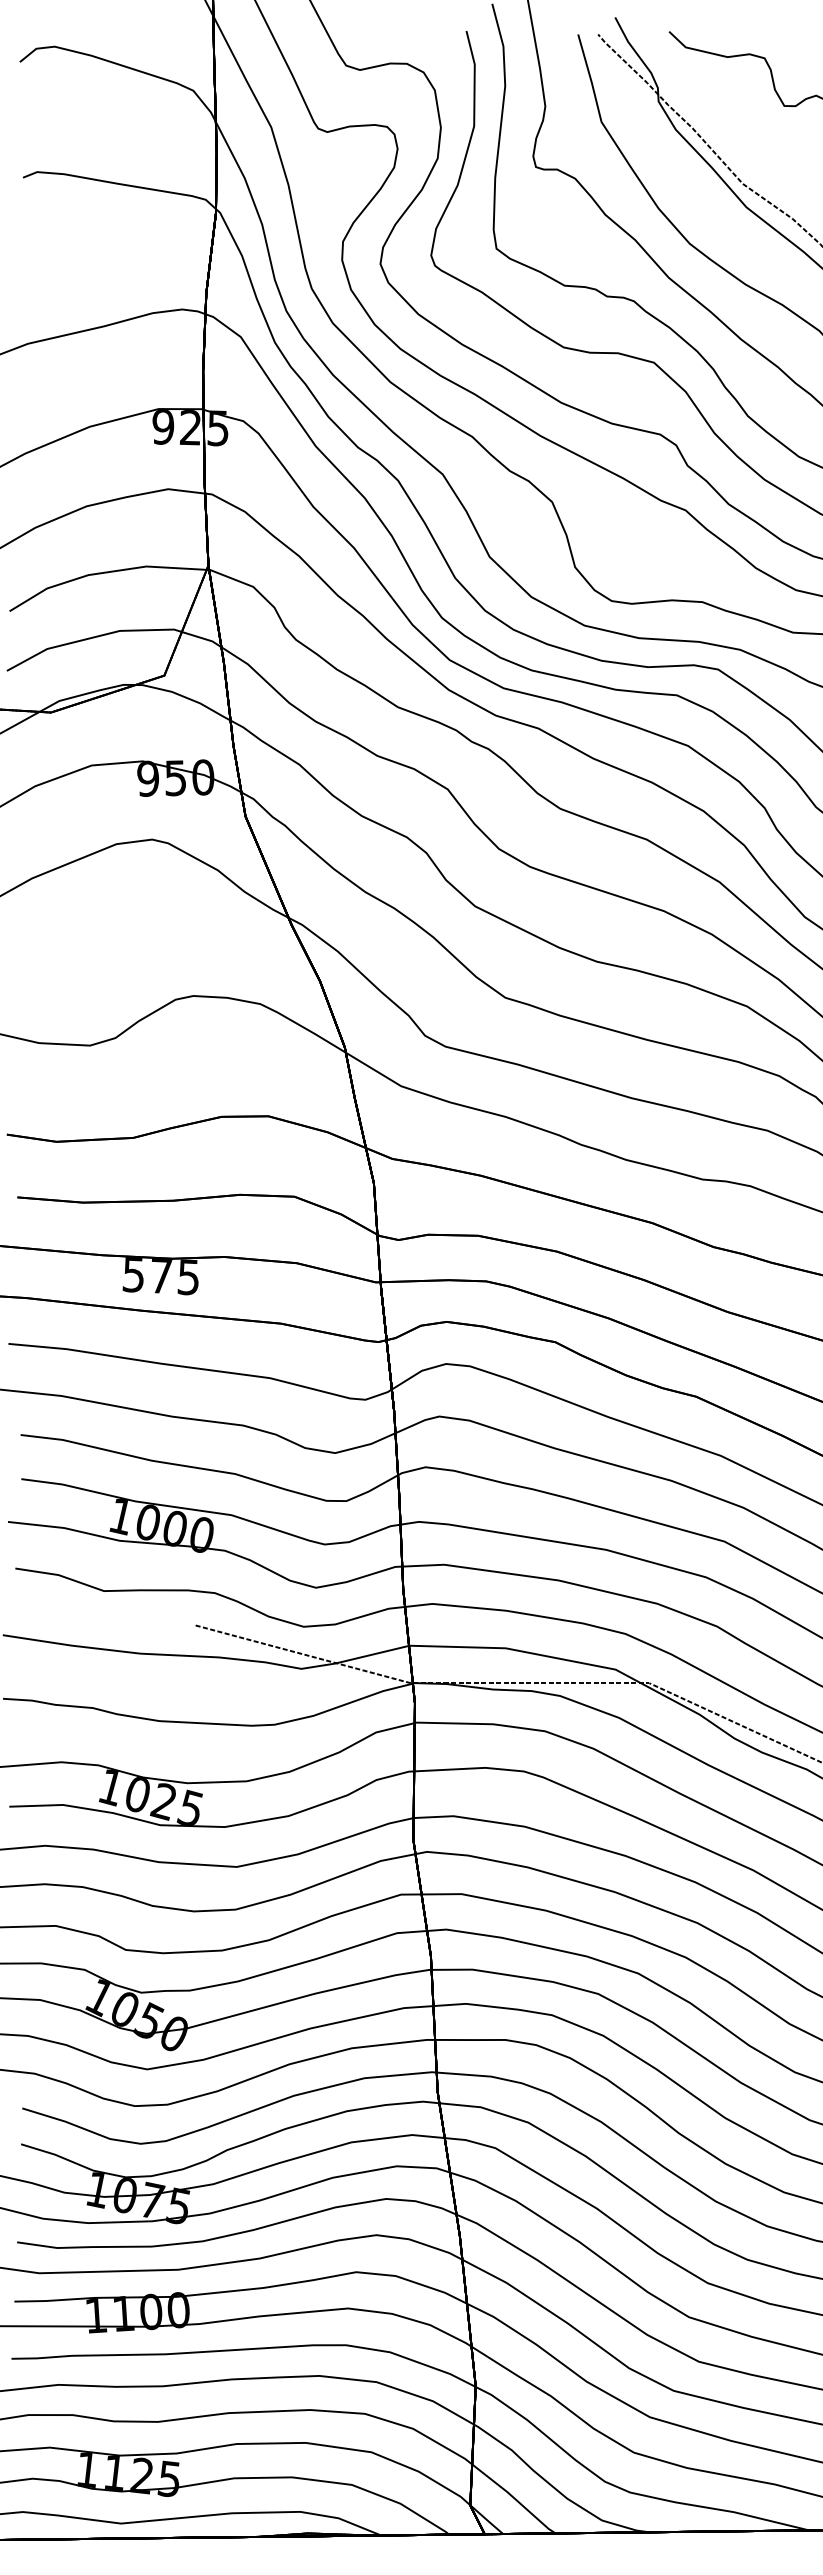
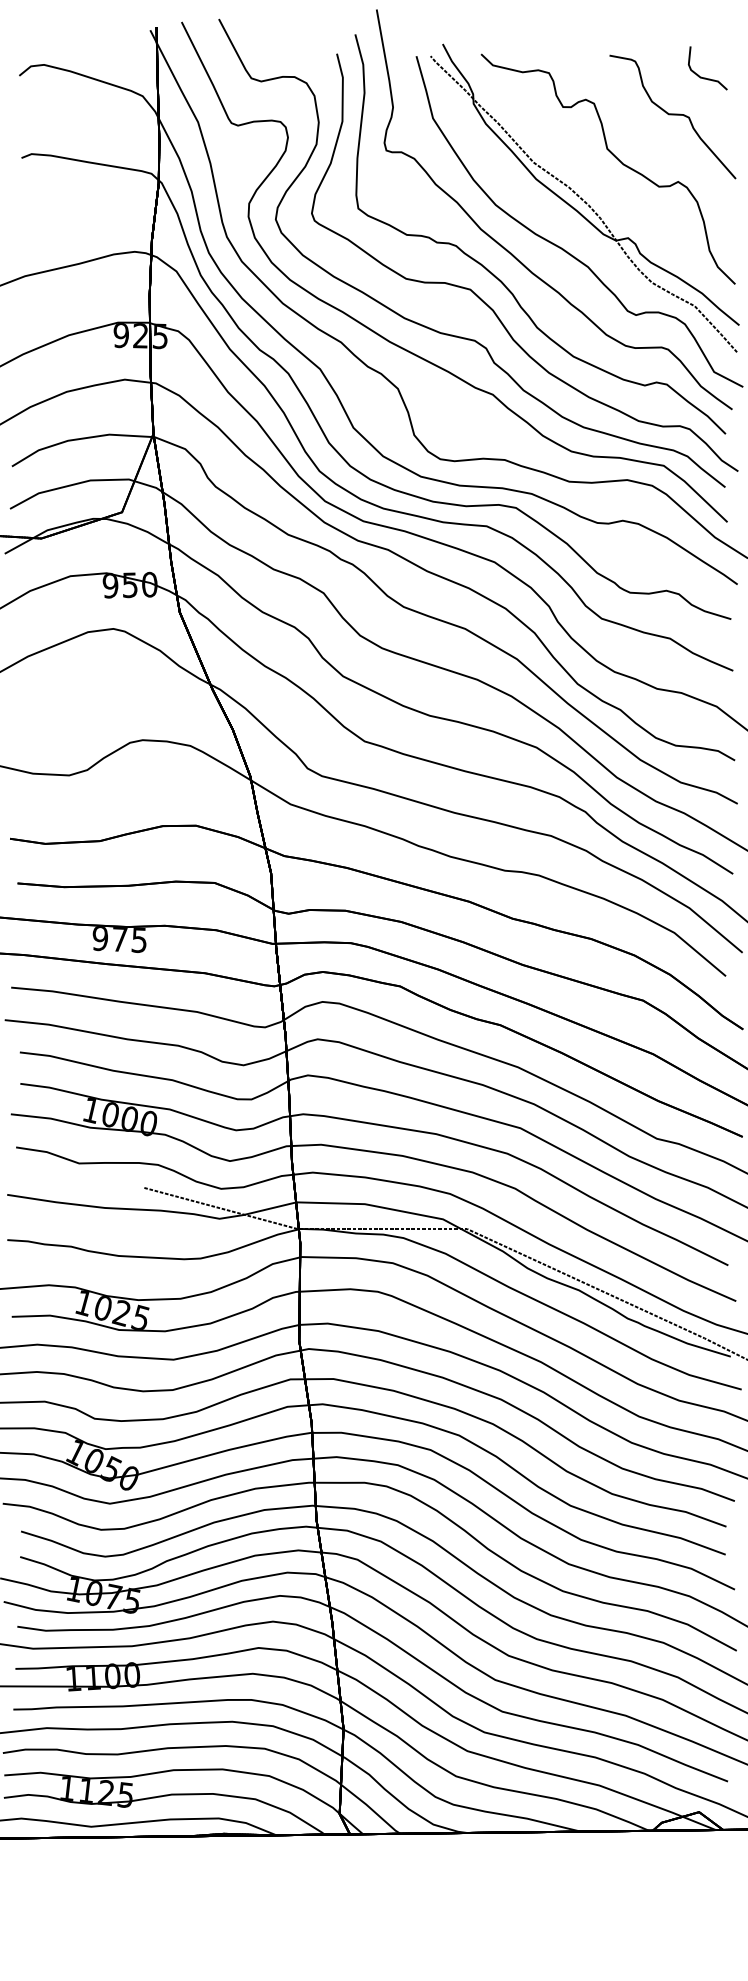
text: (132, 1274) -> (99, 938), 575 -> 975

